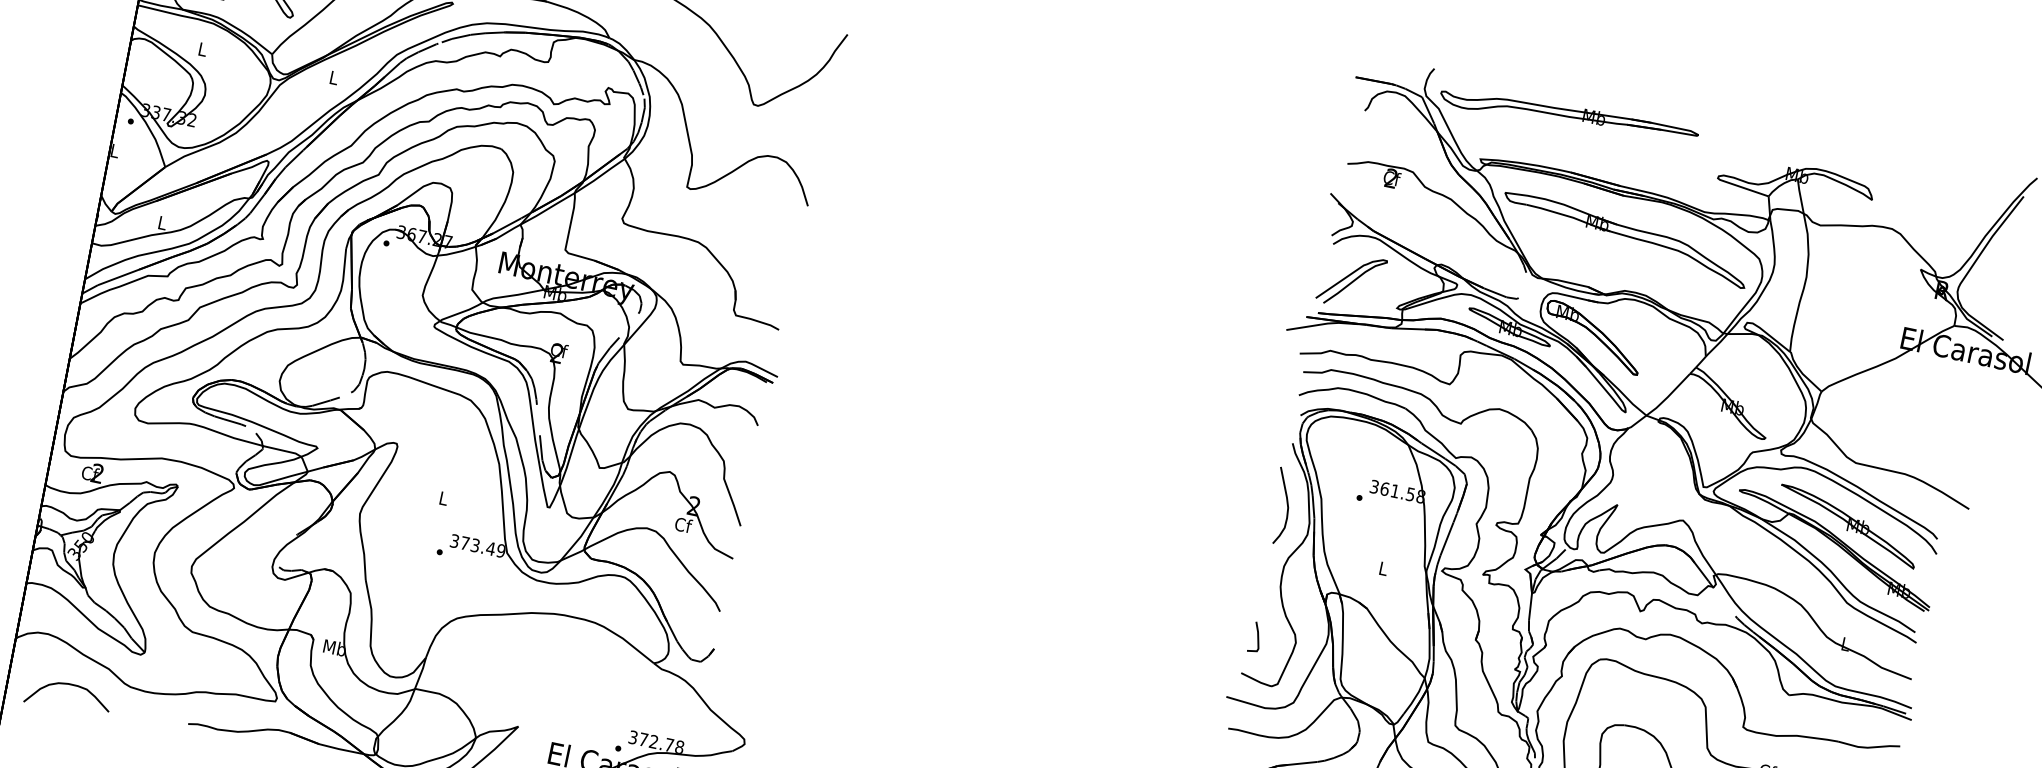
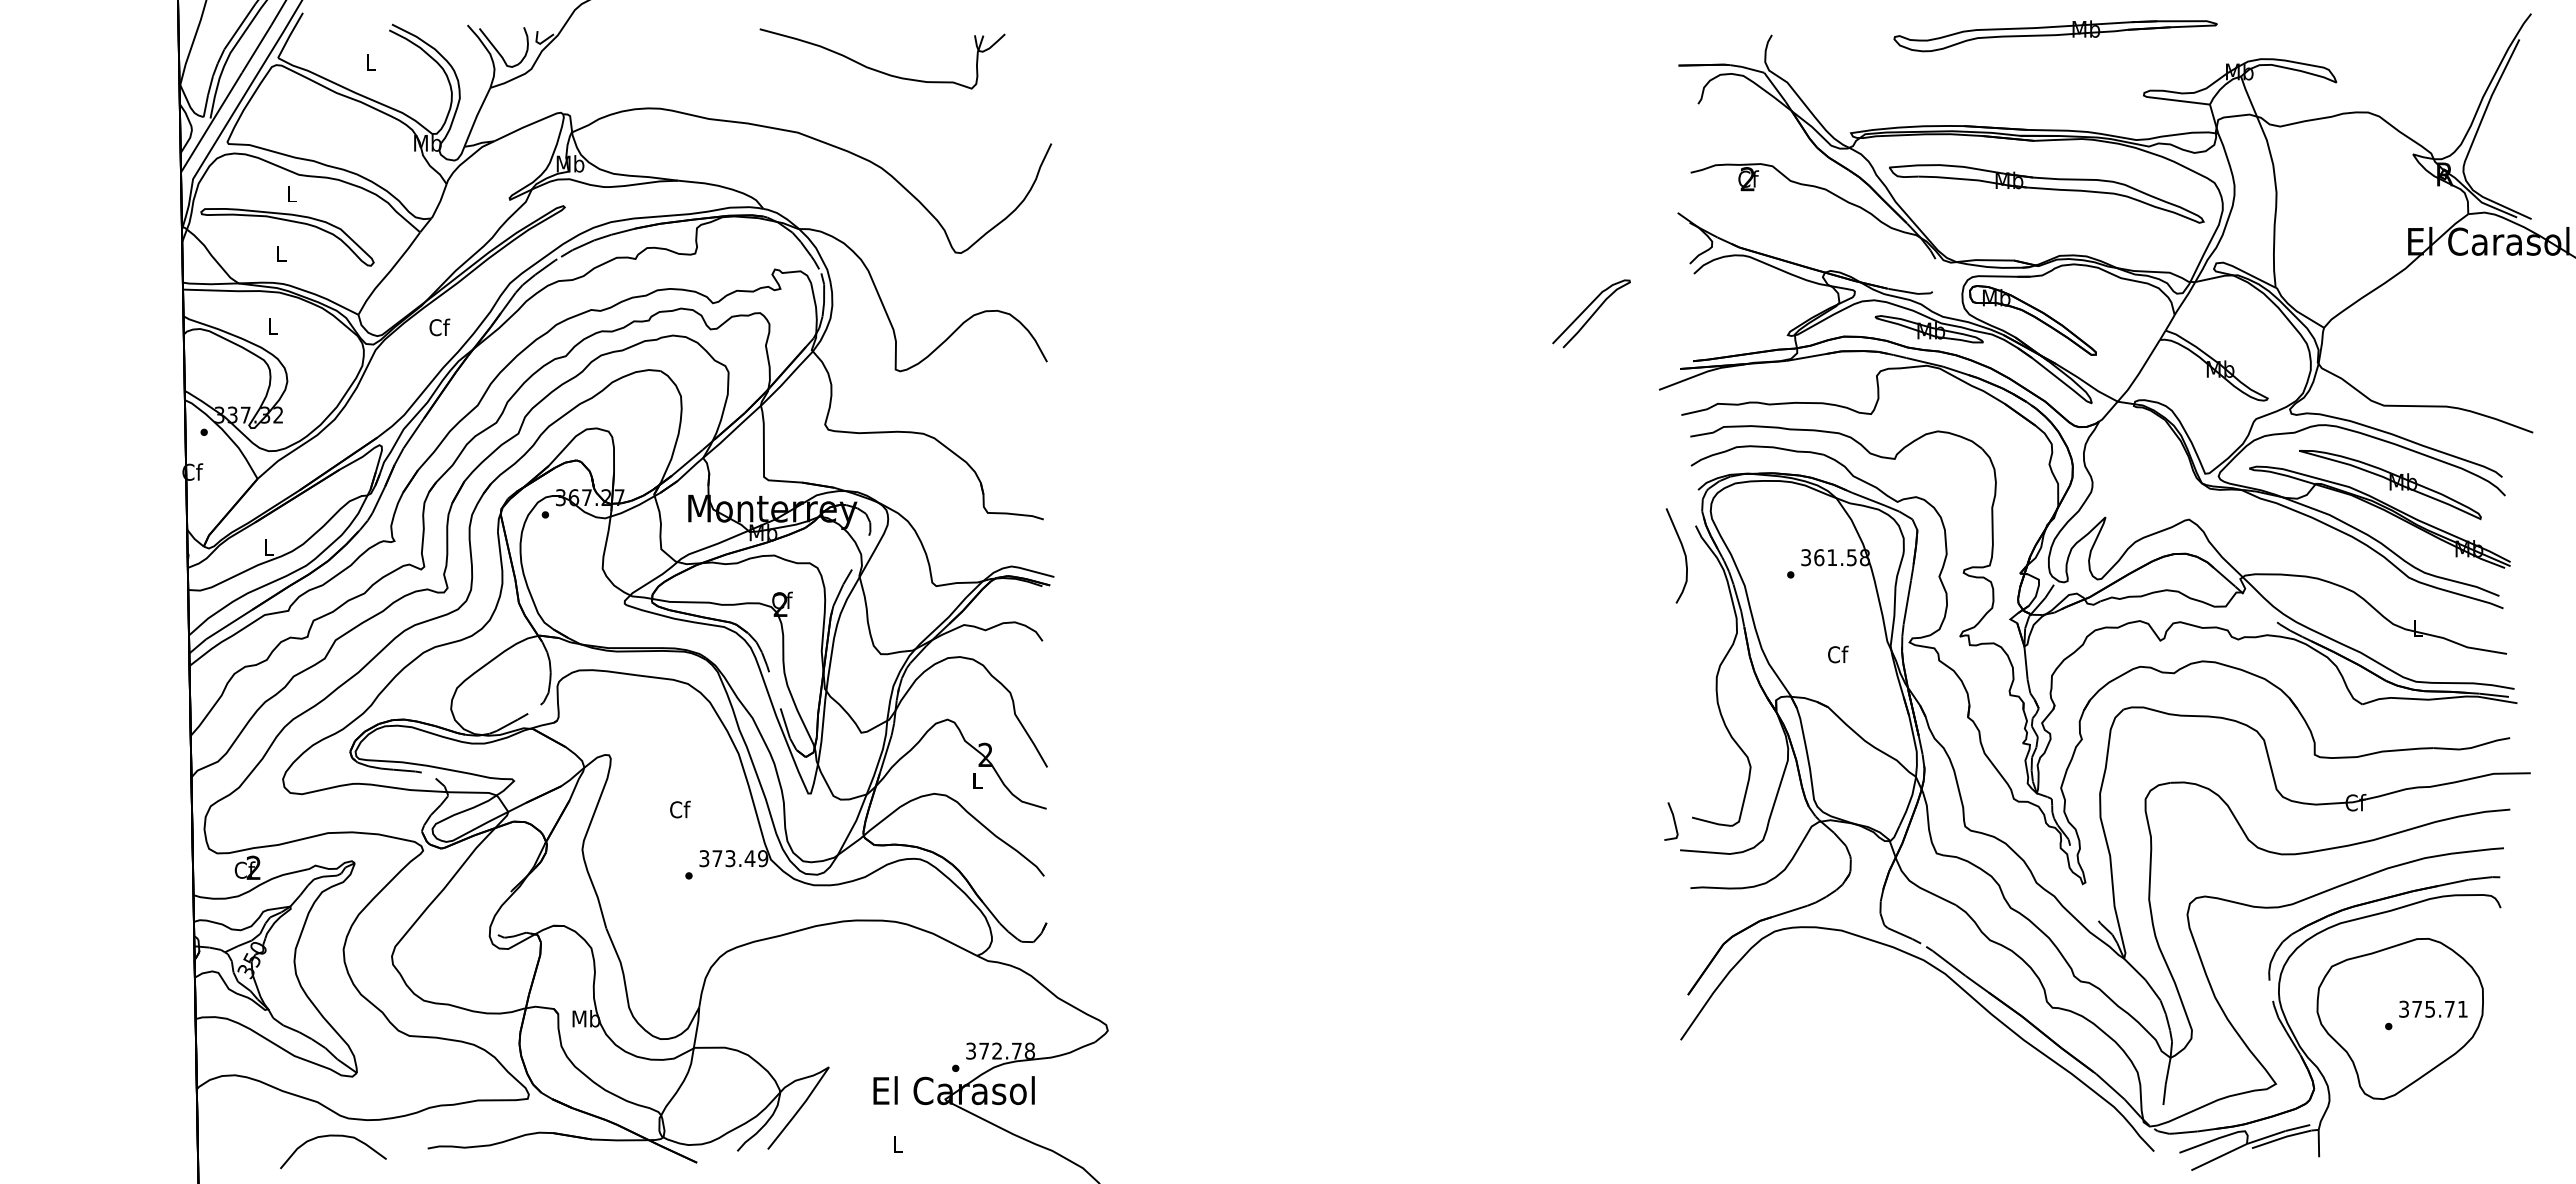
text: (334, 77) -> (439, 327), L -> Cf
part: (1568, 117) -> (2055, 36), moved
text: (115, 150) -> (192, 471), L -> Cf
curve: (1352, 280) -> (1592, 313), moved
text: (444, 498) -> (680, 809), L -> Cf
curve: (1287, 504) -> (1683, 552), moved
text: (683, 524) -> (977, 780), Cf -> L
text: (1383, 568) -> (1838, 654), L -> Cf
curve: (1257, 637) -> (1673, 821), moved
curve: (70, 685) -> (333, 1136), moved

